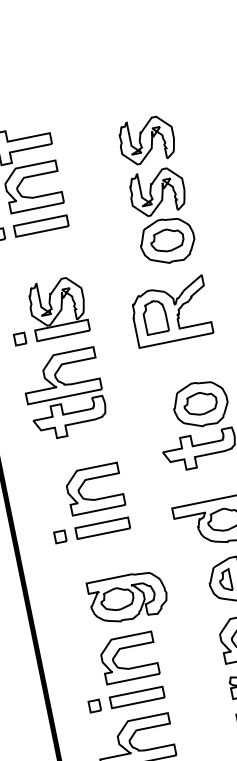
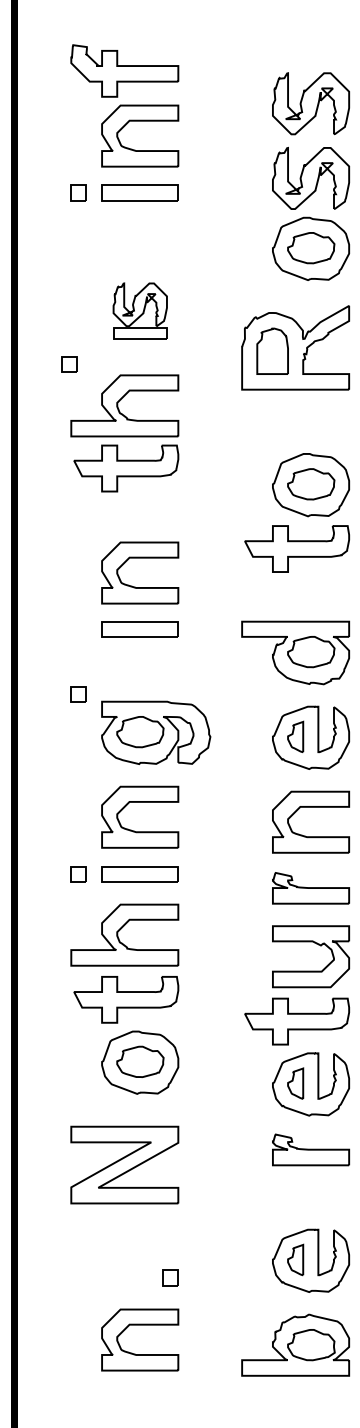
part: (58, 307) -> (140, 310), size x0.7
part: (19, 339) -> (69, 364), moved
part: (60, 536) -> (78, 694), moved

